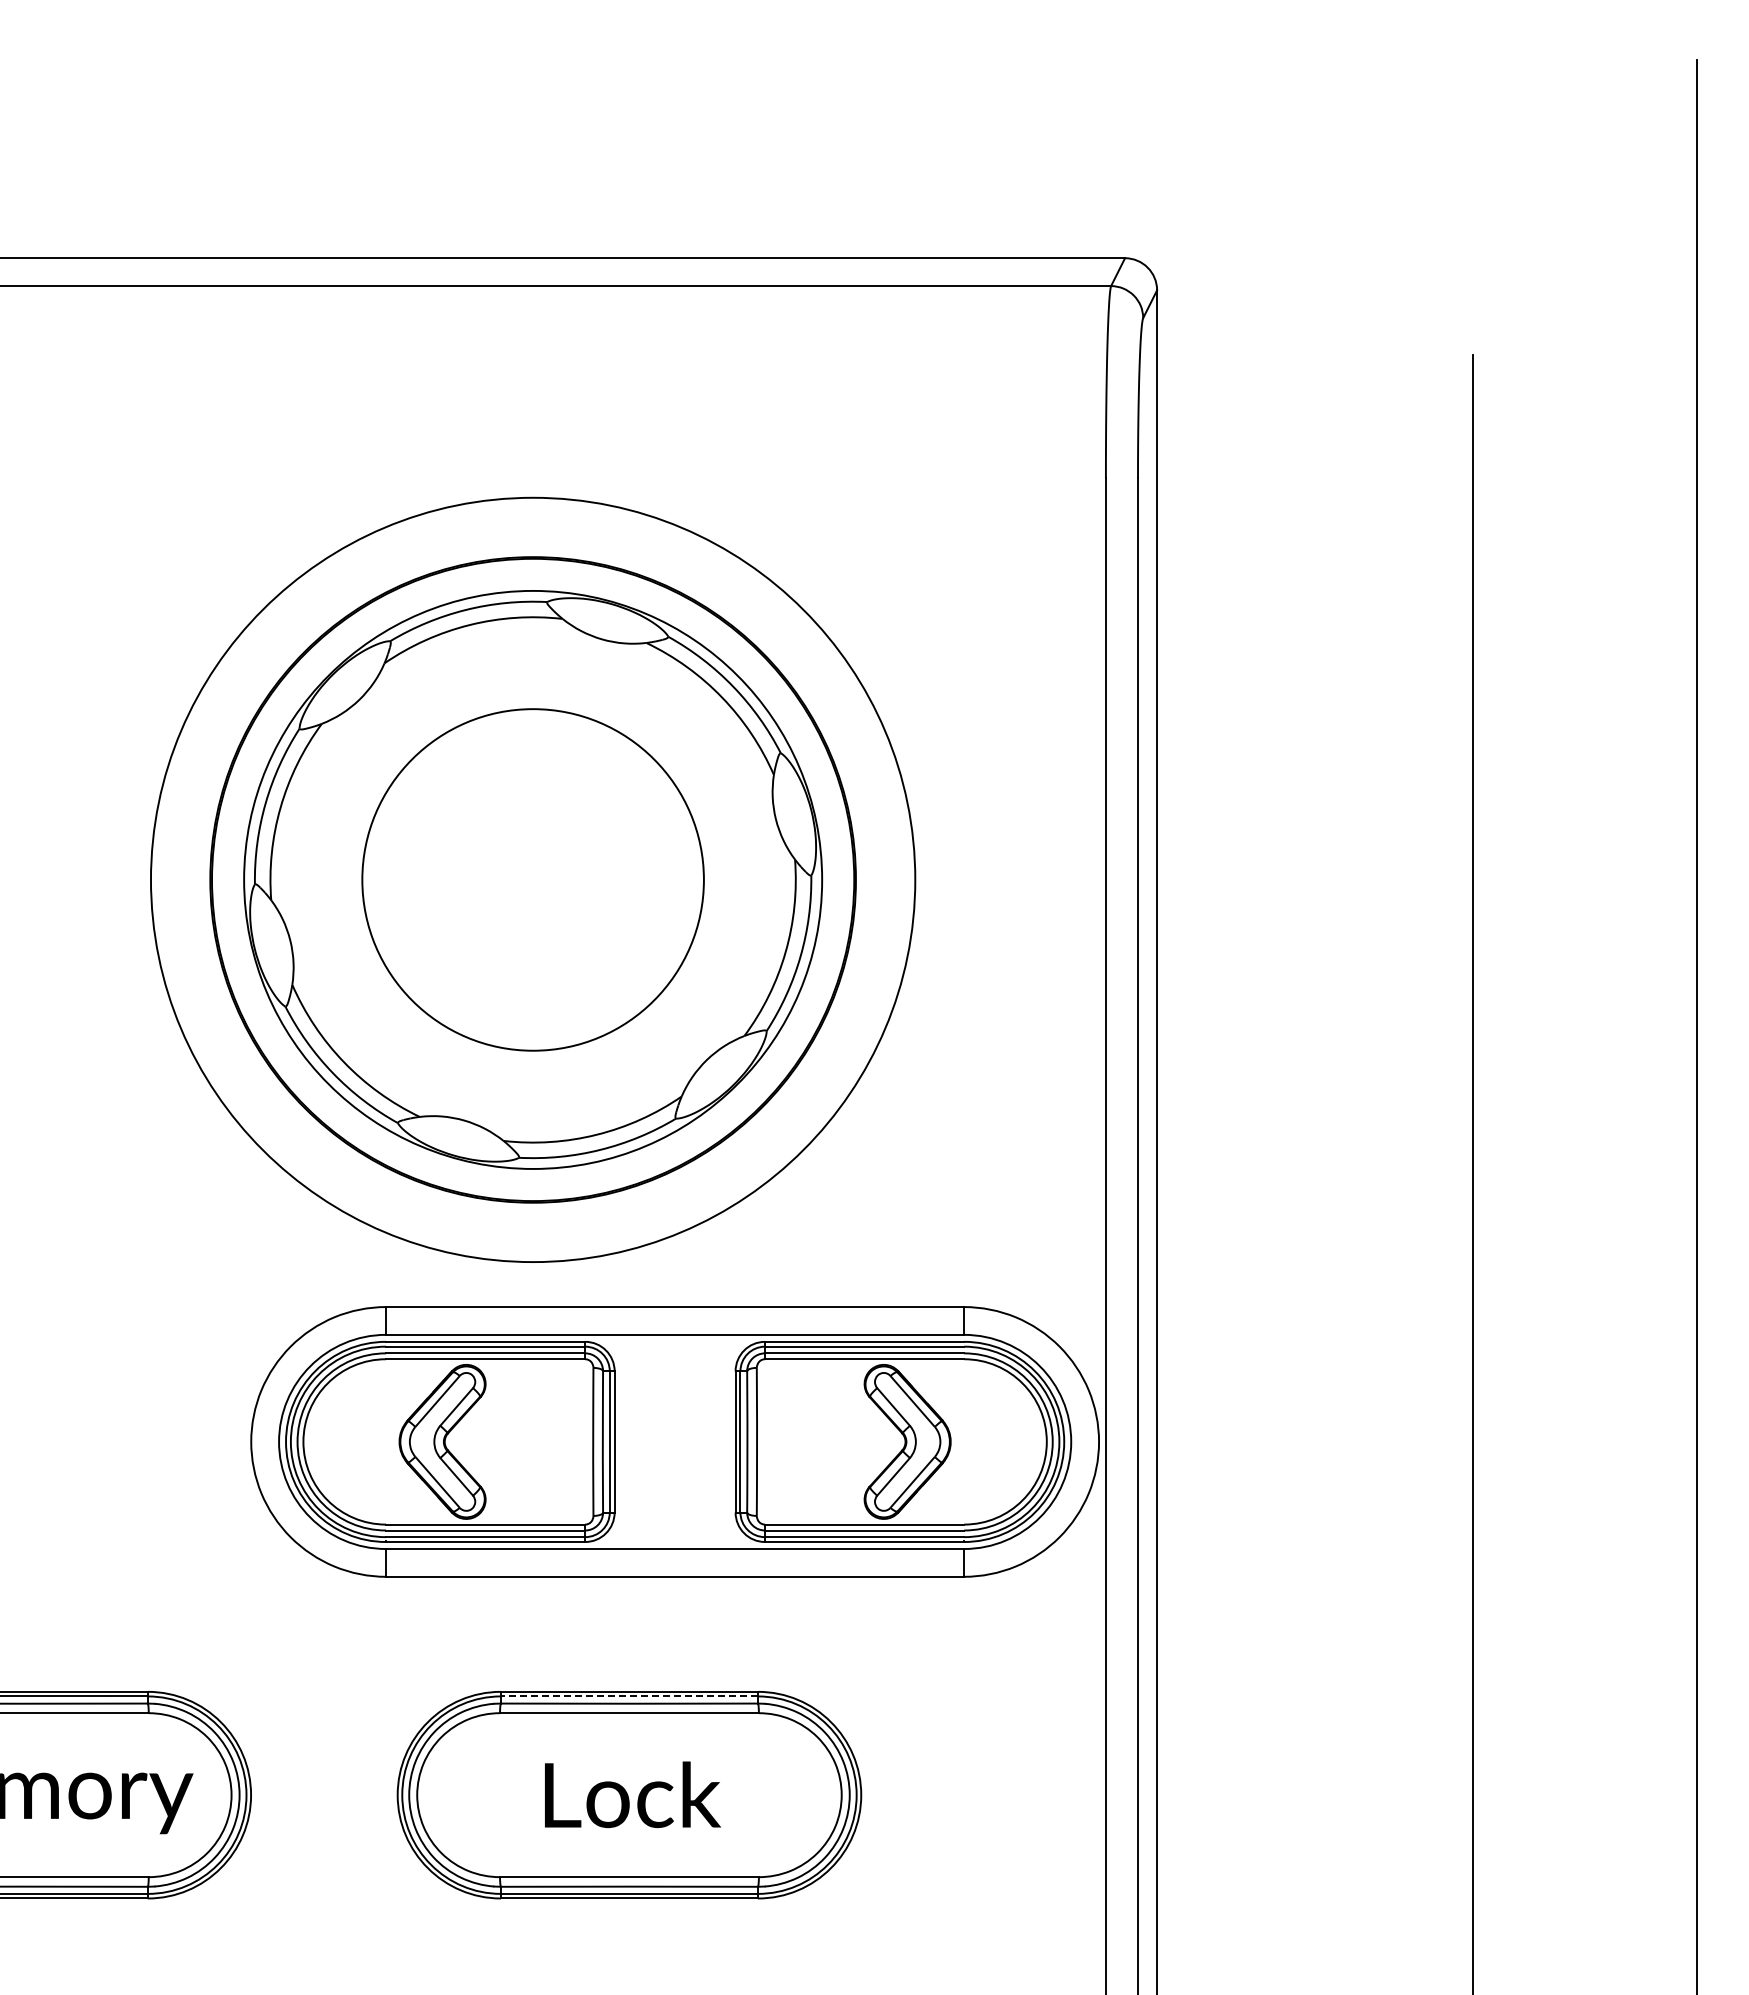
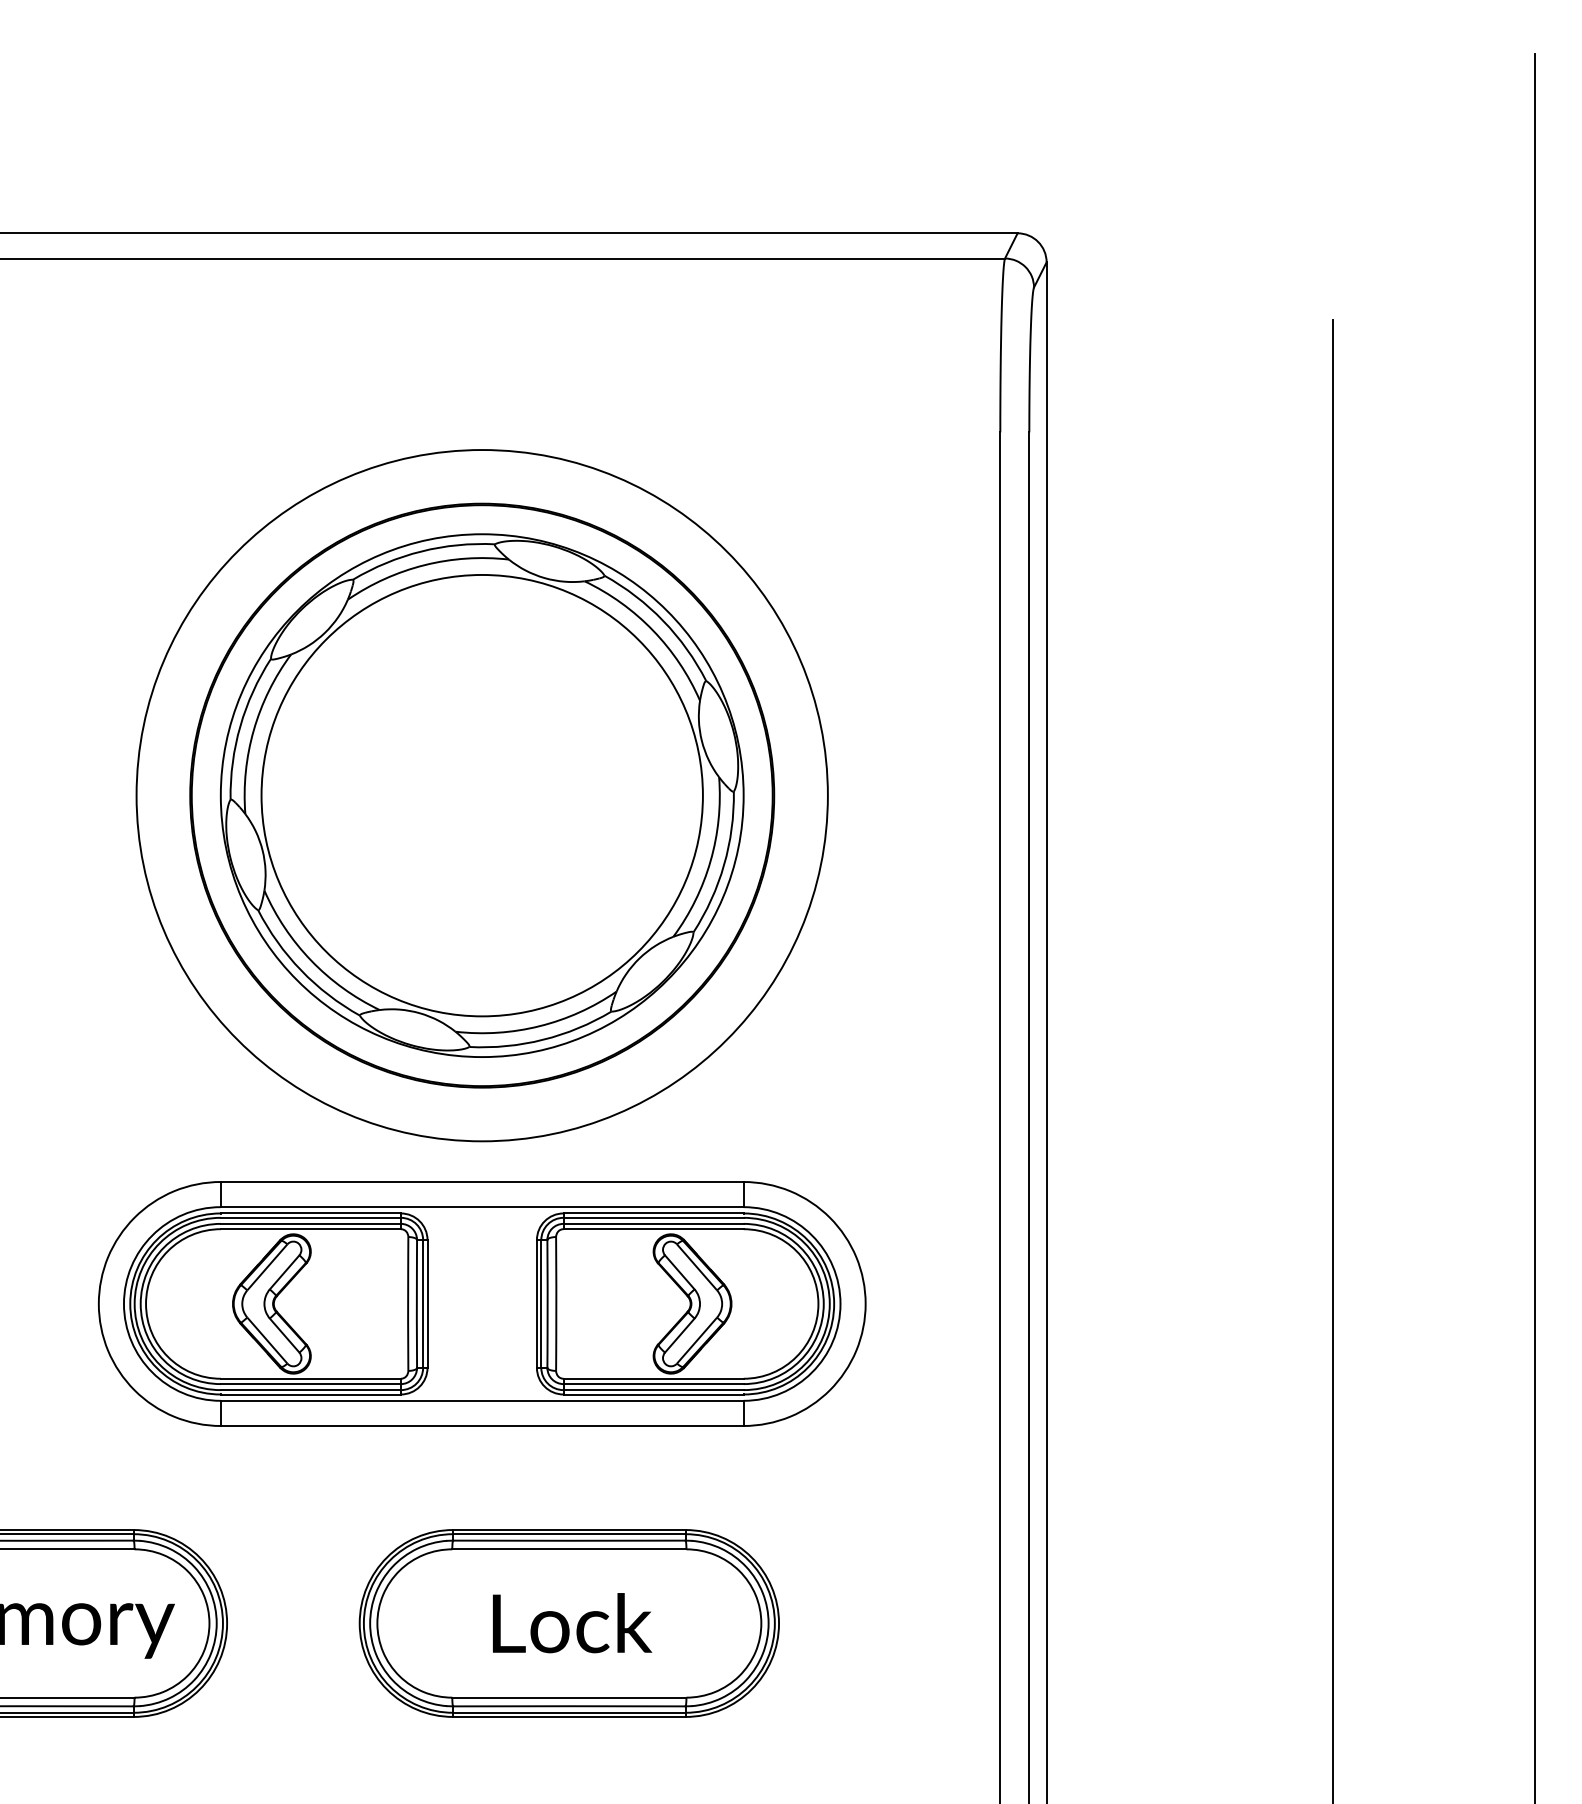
circle: (533, 879) -> (482, 795), size x1.43
part: (674, 1441) -> (481, 1303), moved
line: (628, 1696) -> (568, 1534), dashed -> solid

